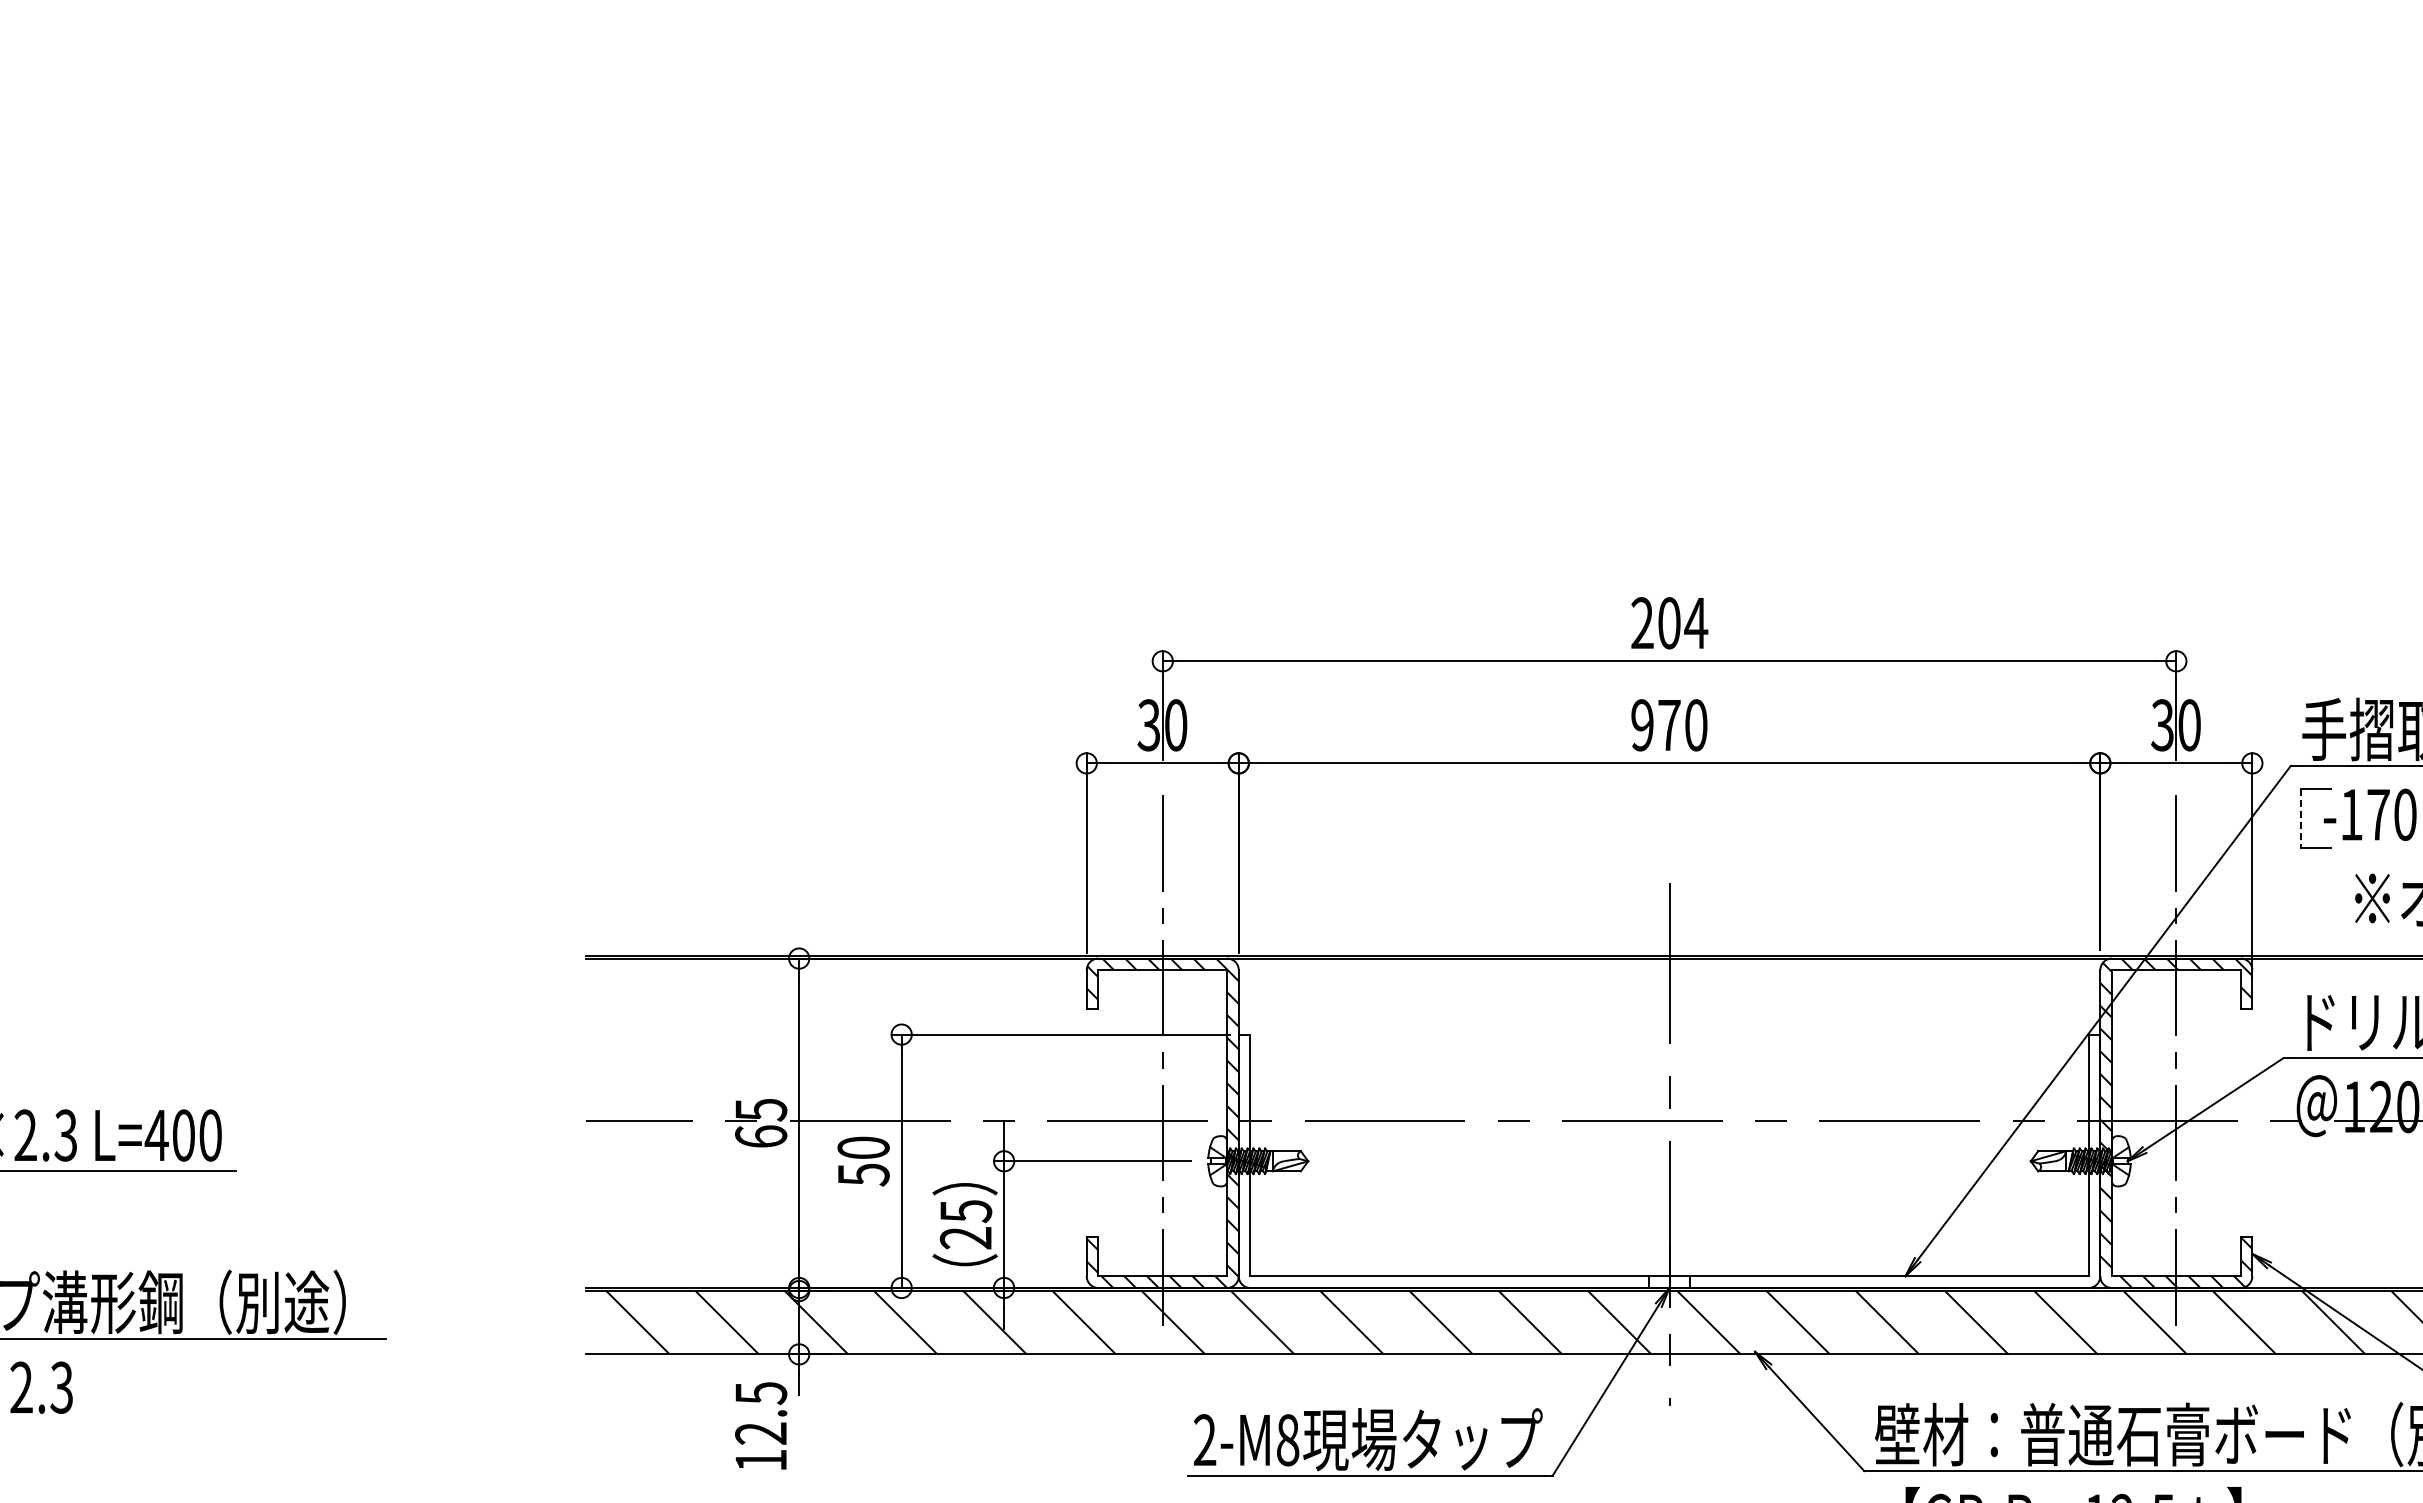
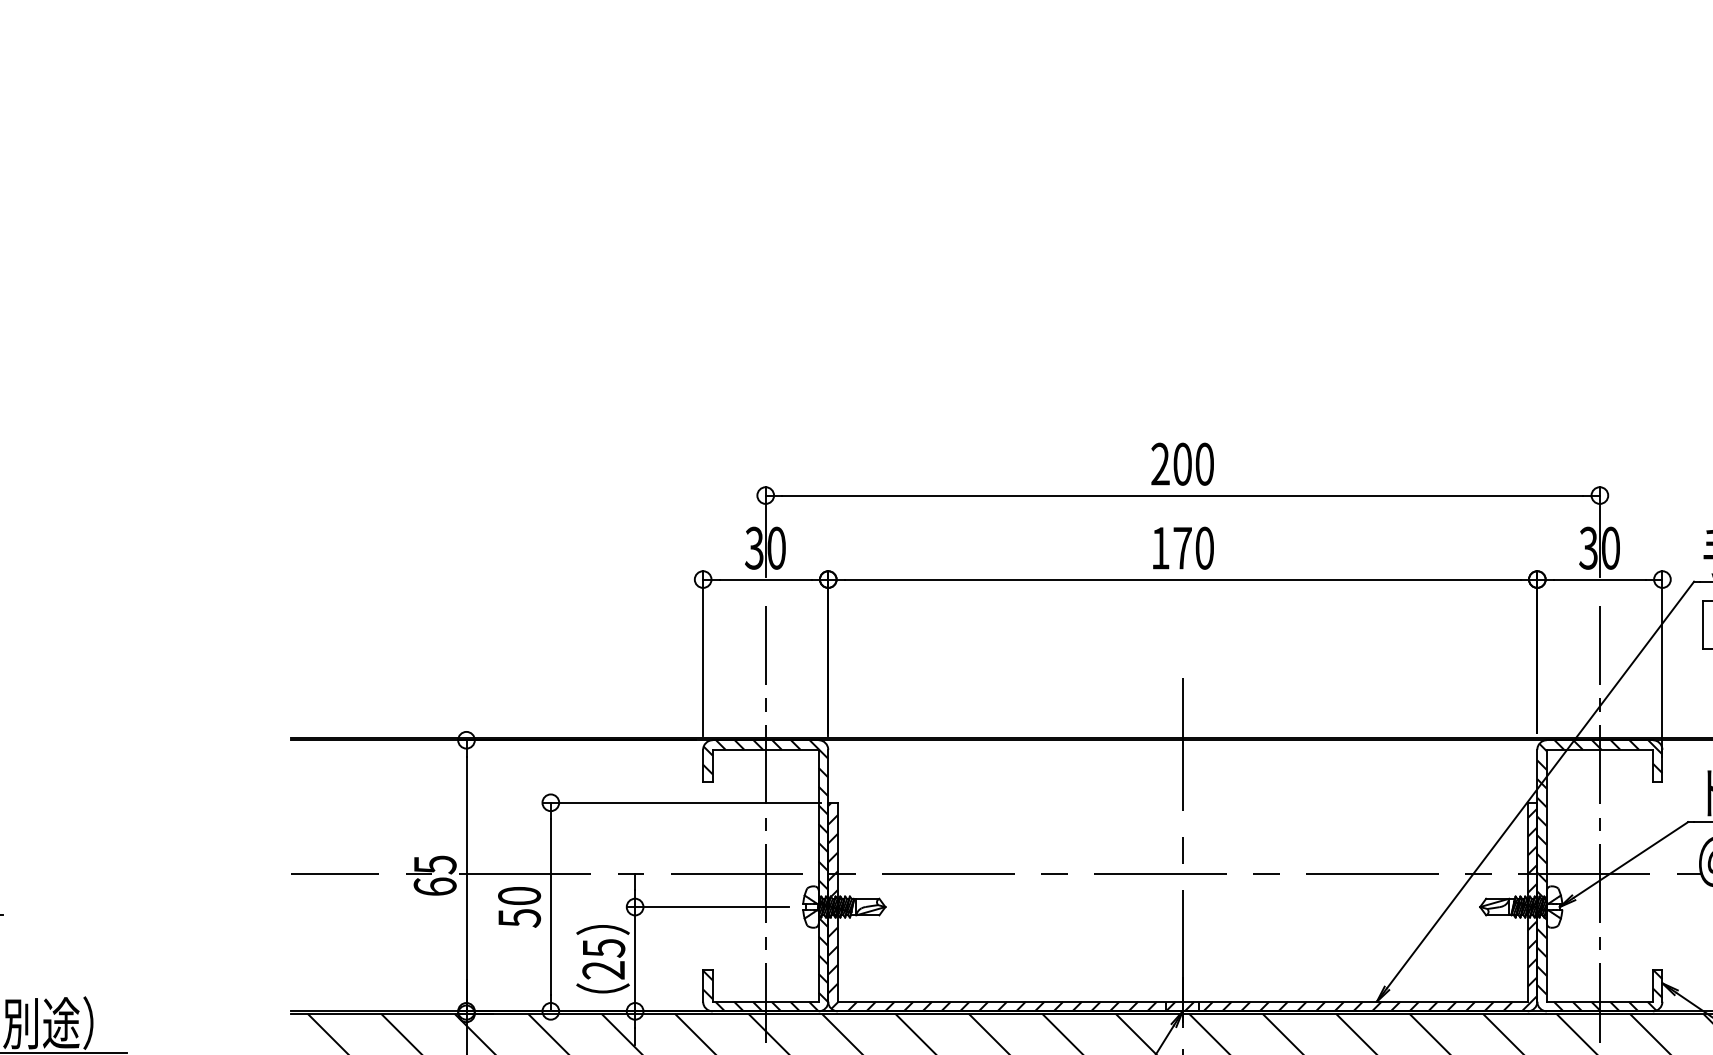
text: (1696, 623) -> (1204, 464), 204 -> 200
text: (1642, 725) -> (1160, 548), 970 -> 170
line: (2301, 818) -> (1702, 624), dashed -> solid
hatch: (1669, 1160) -> (1182, 906), added

